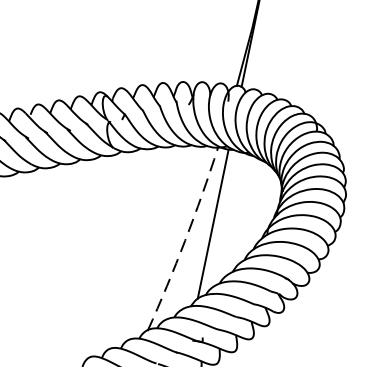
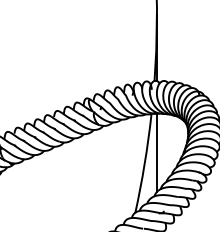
arc: (184, 241) -> (144, 164), dashed -> solid

